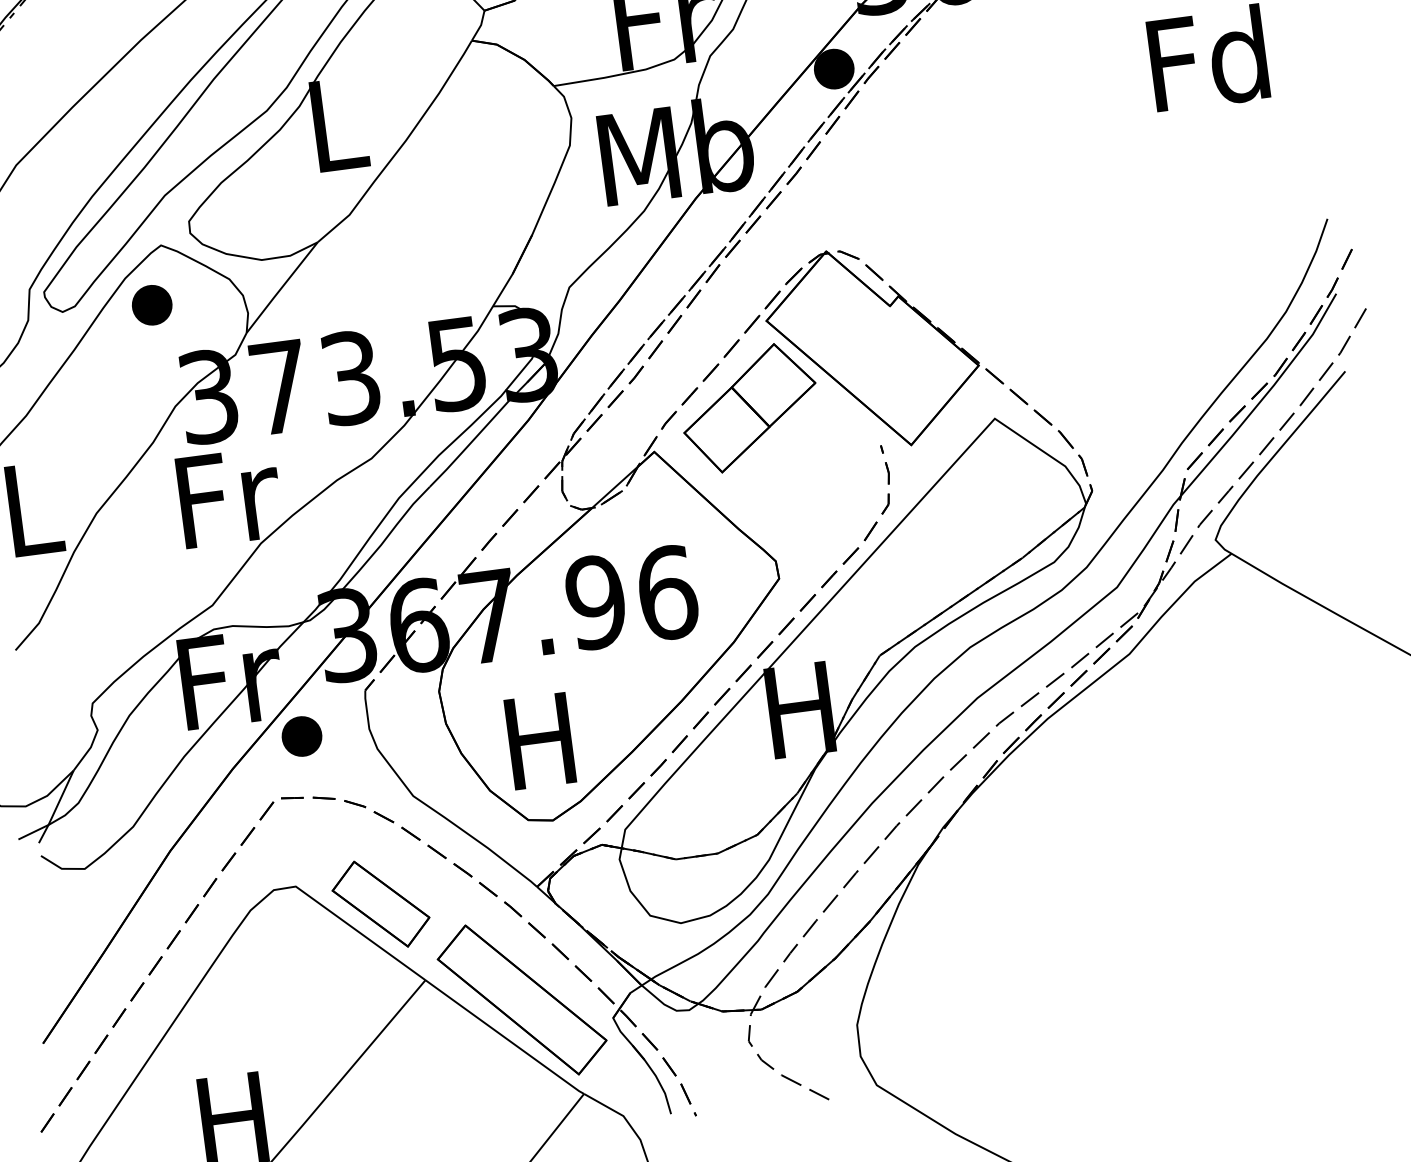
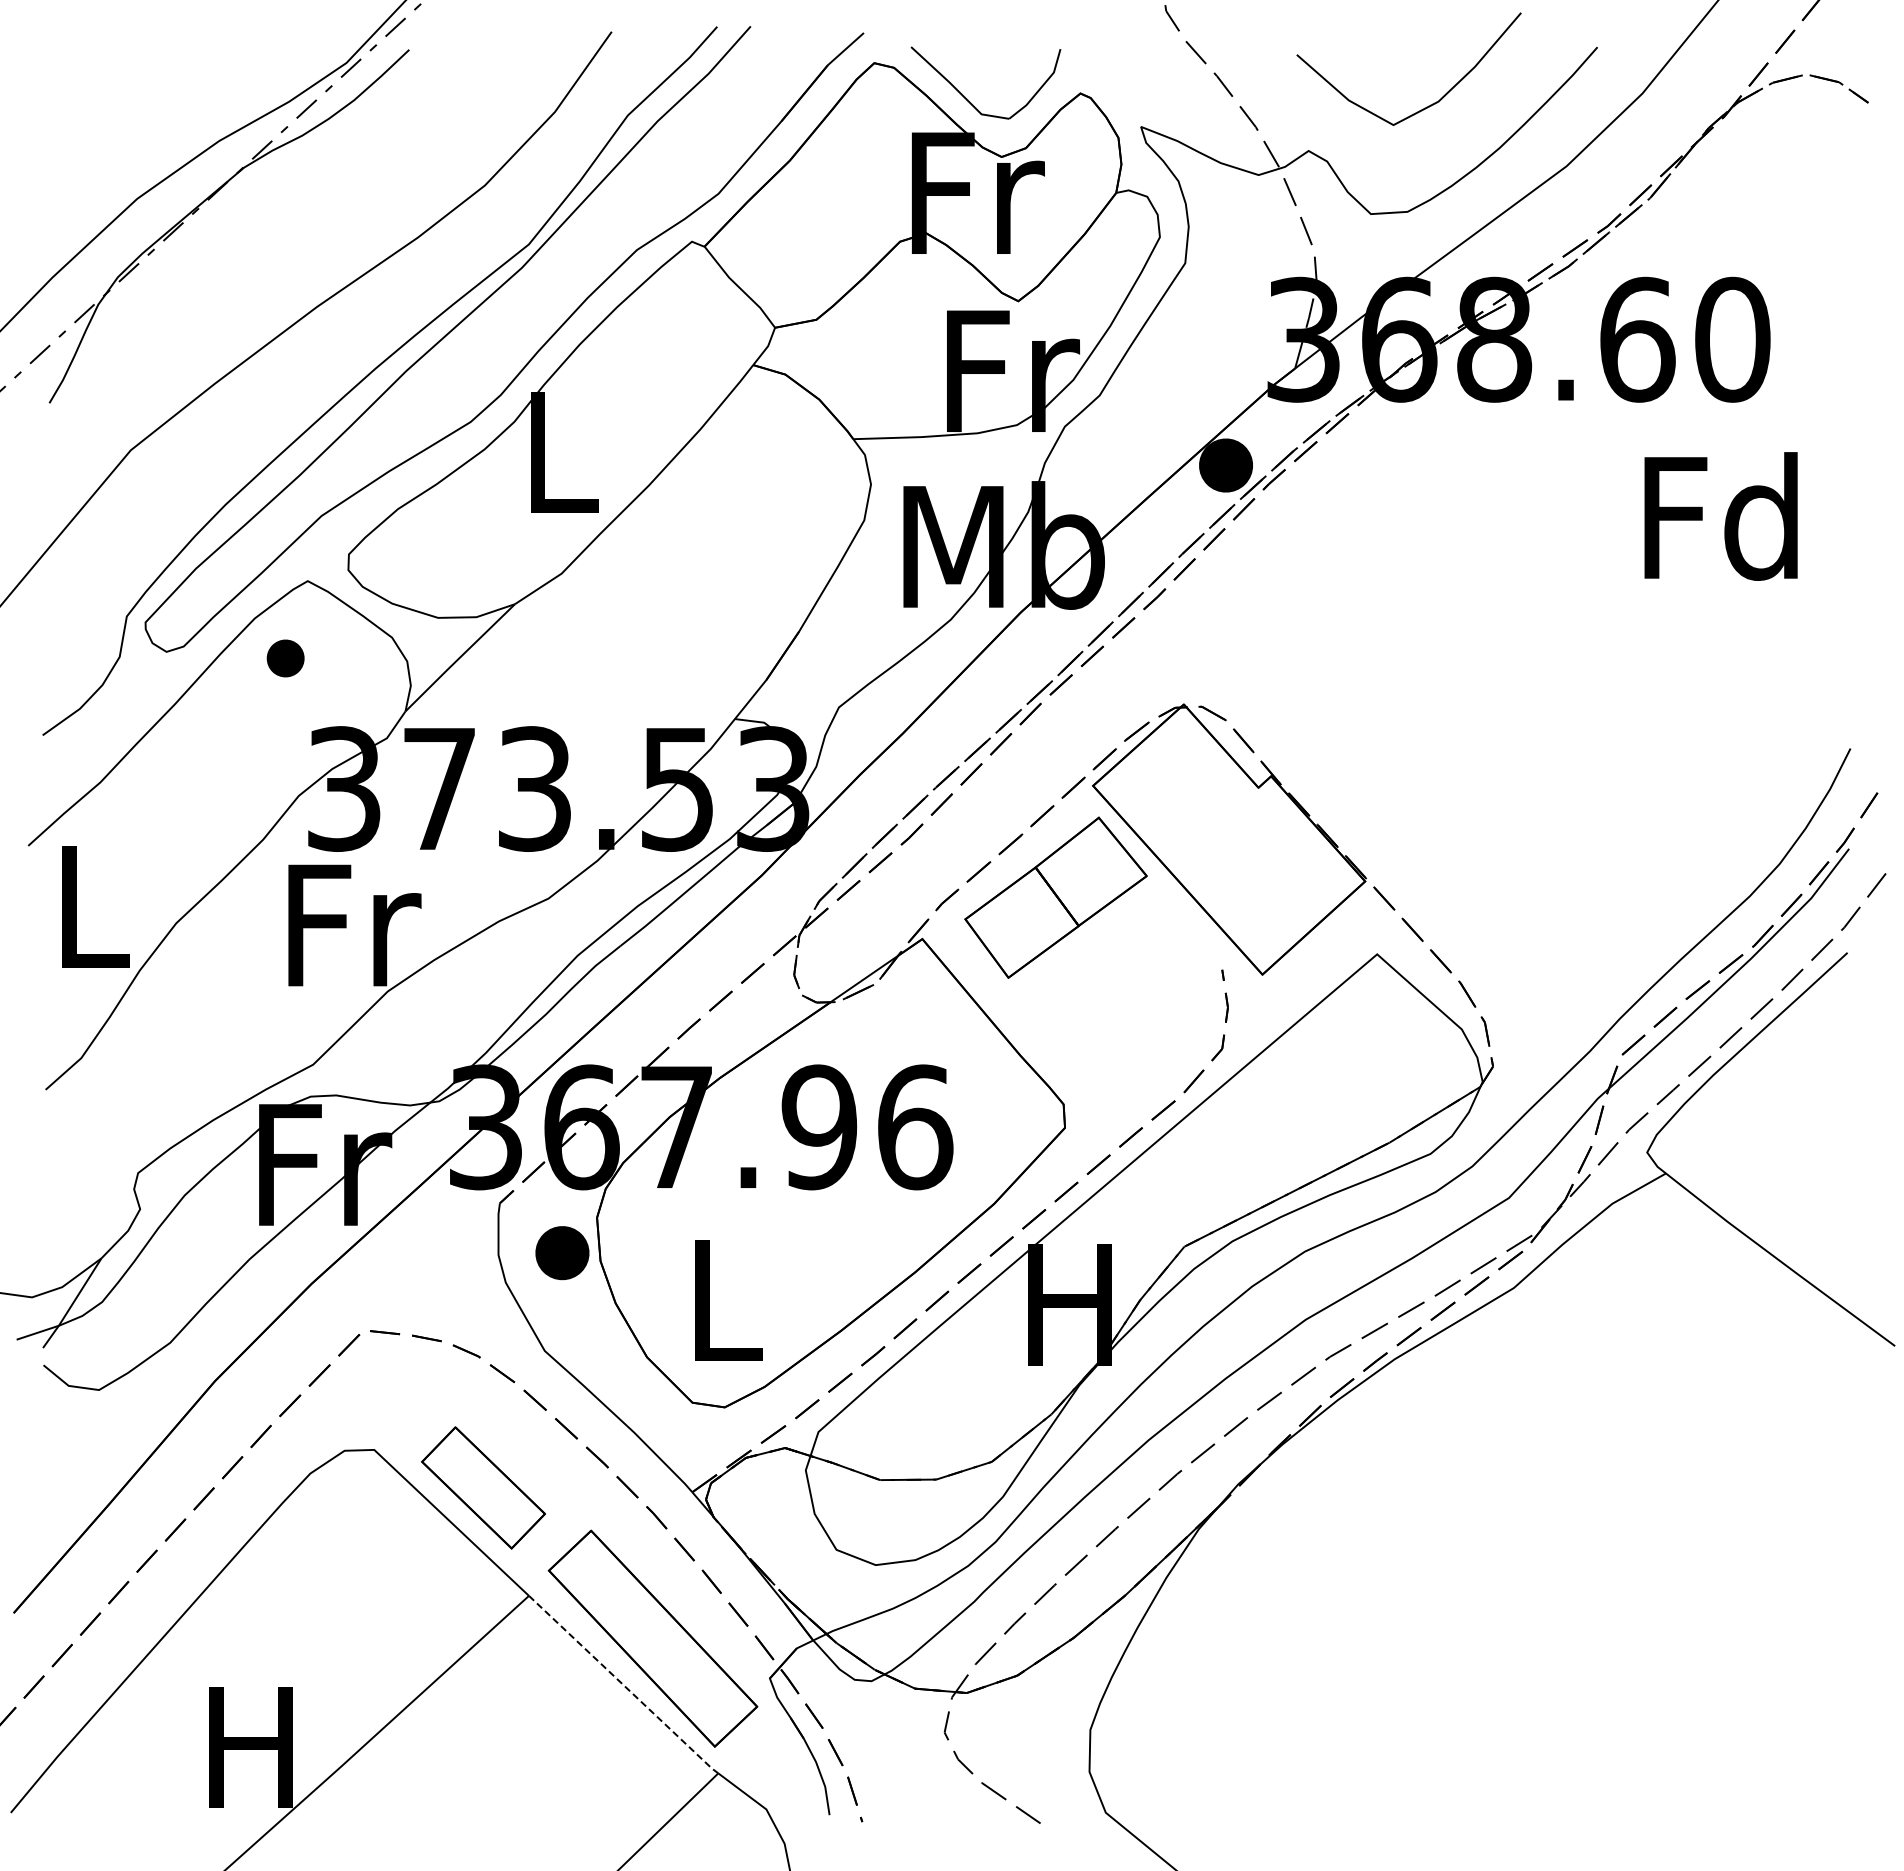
part: (152, 305) -> (285, 658), size x0.7
part: (302, 736) -> (562, 1253), moved
text: (540, 741) -> (721, 1300), H -> L
line: (504, 1037) -> (623, 1685), solid -> dashed

